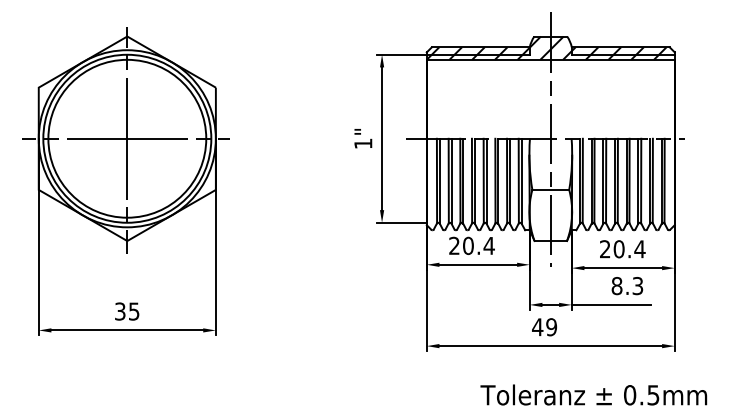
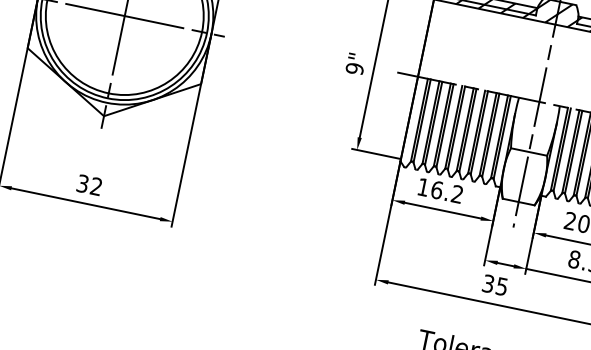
text: (363, 143) -> (355, 68), 1" -> 9"
text: (471, 245) -> (440, 190), 20.4 -> 16.2
text: (134, 311) -> (96, 186), 35 -> 32
text: (544, 327) -> (495, 285), 49 -> 35

